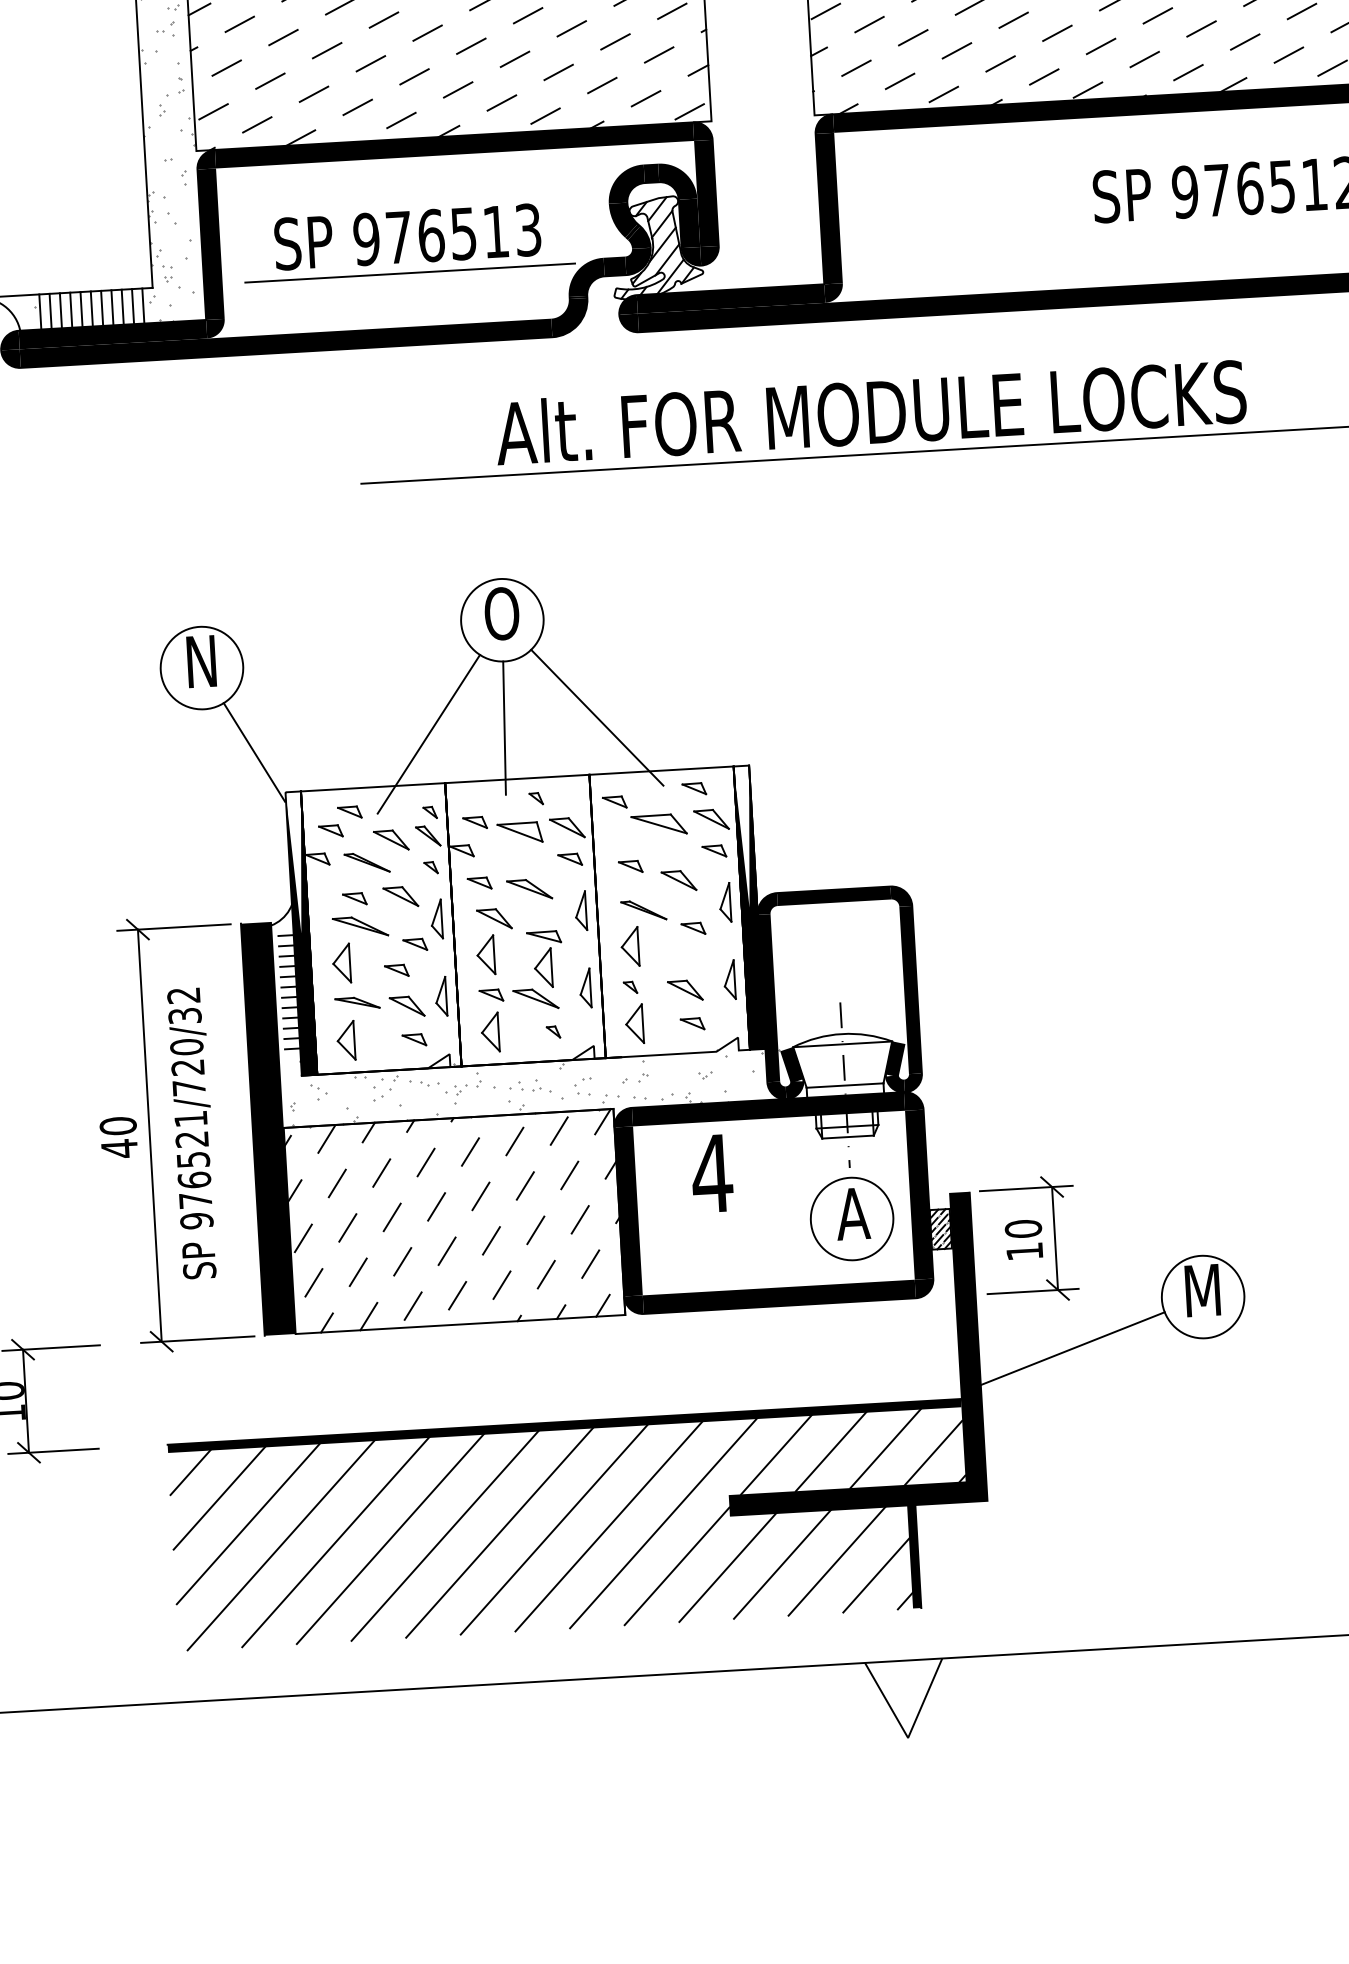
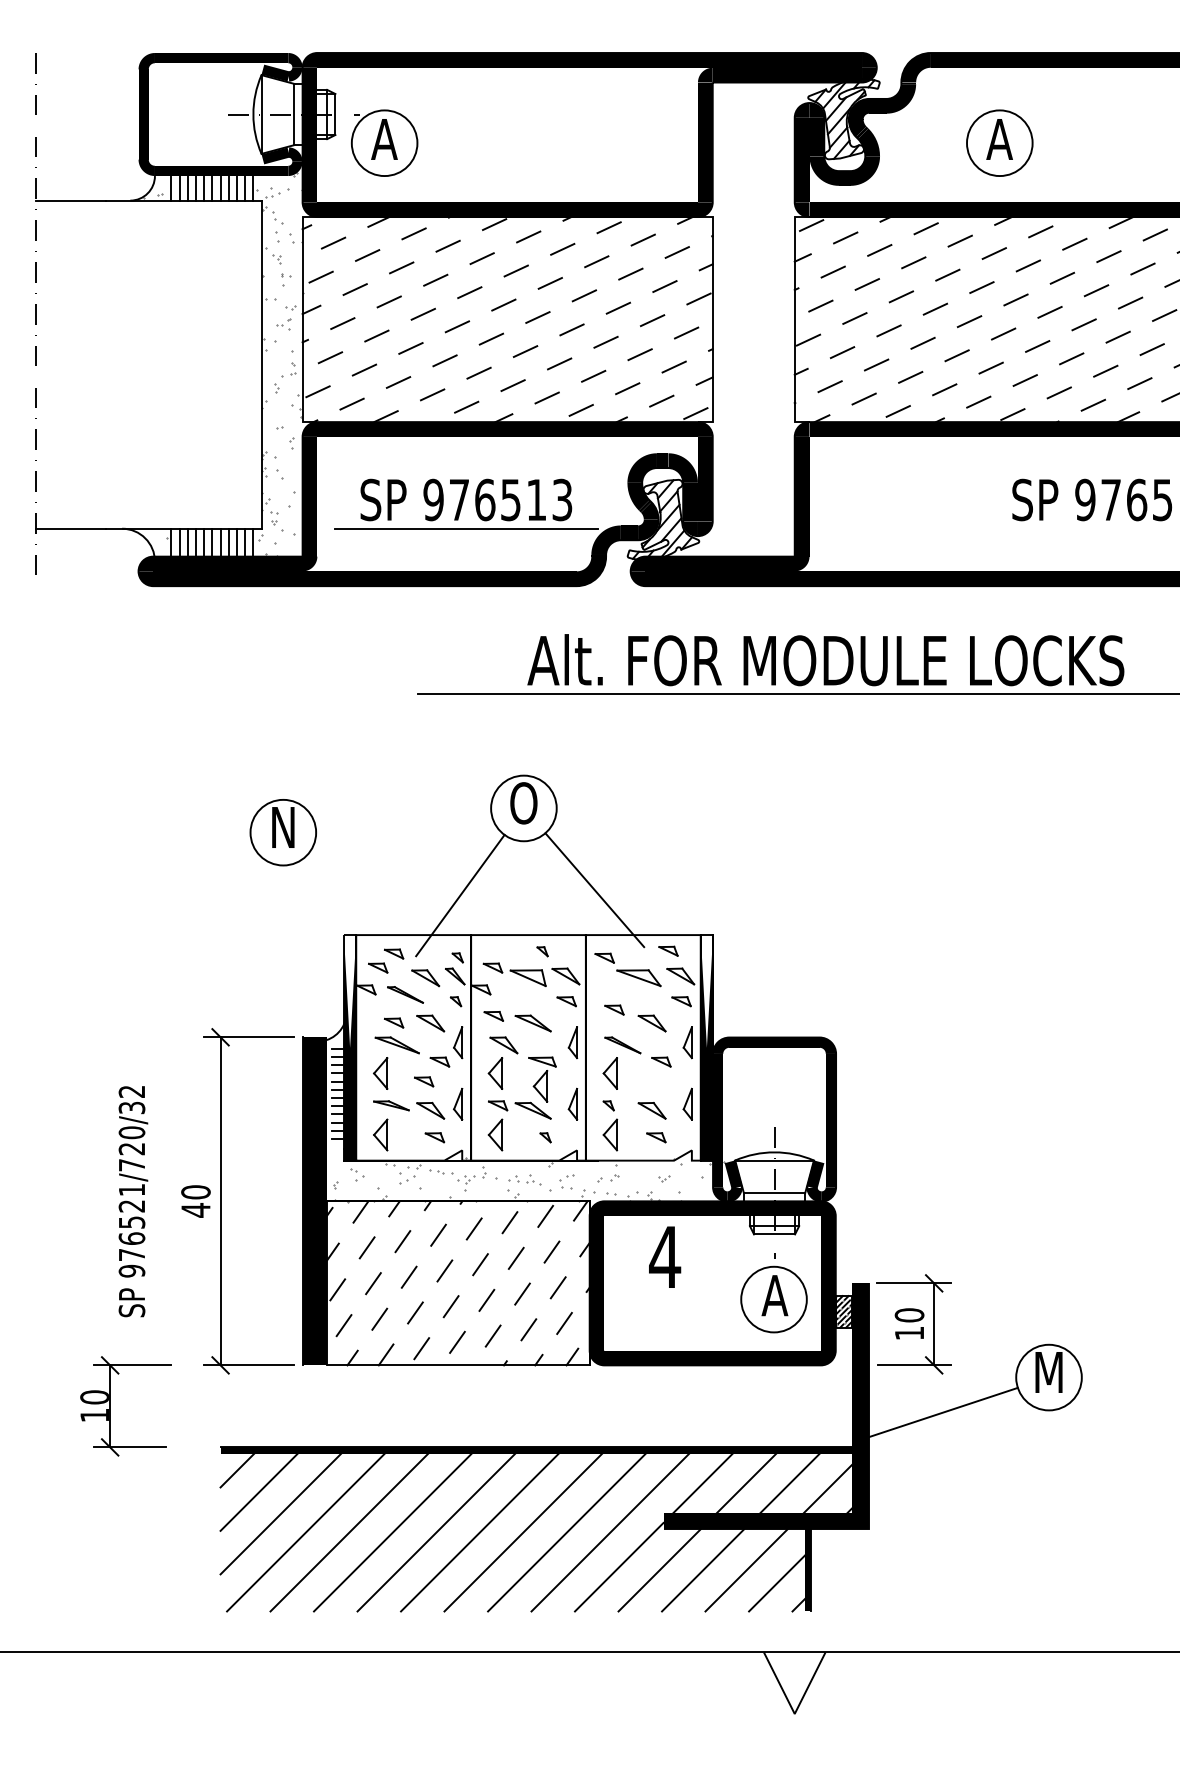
line: (504, 728) -> (520, 894), removed
line: (254, 751) -> (321, 901), removed
text: (193, 1133) -> (133, 1201), moved

